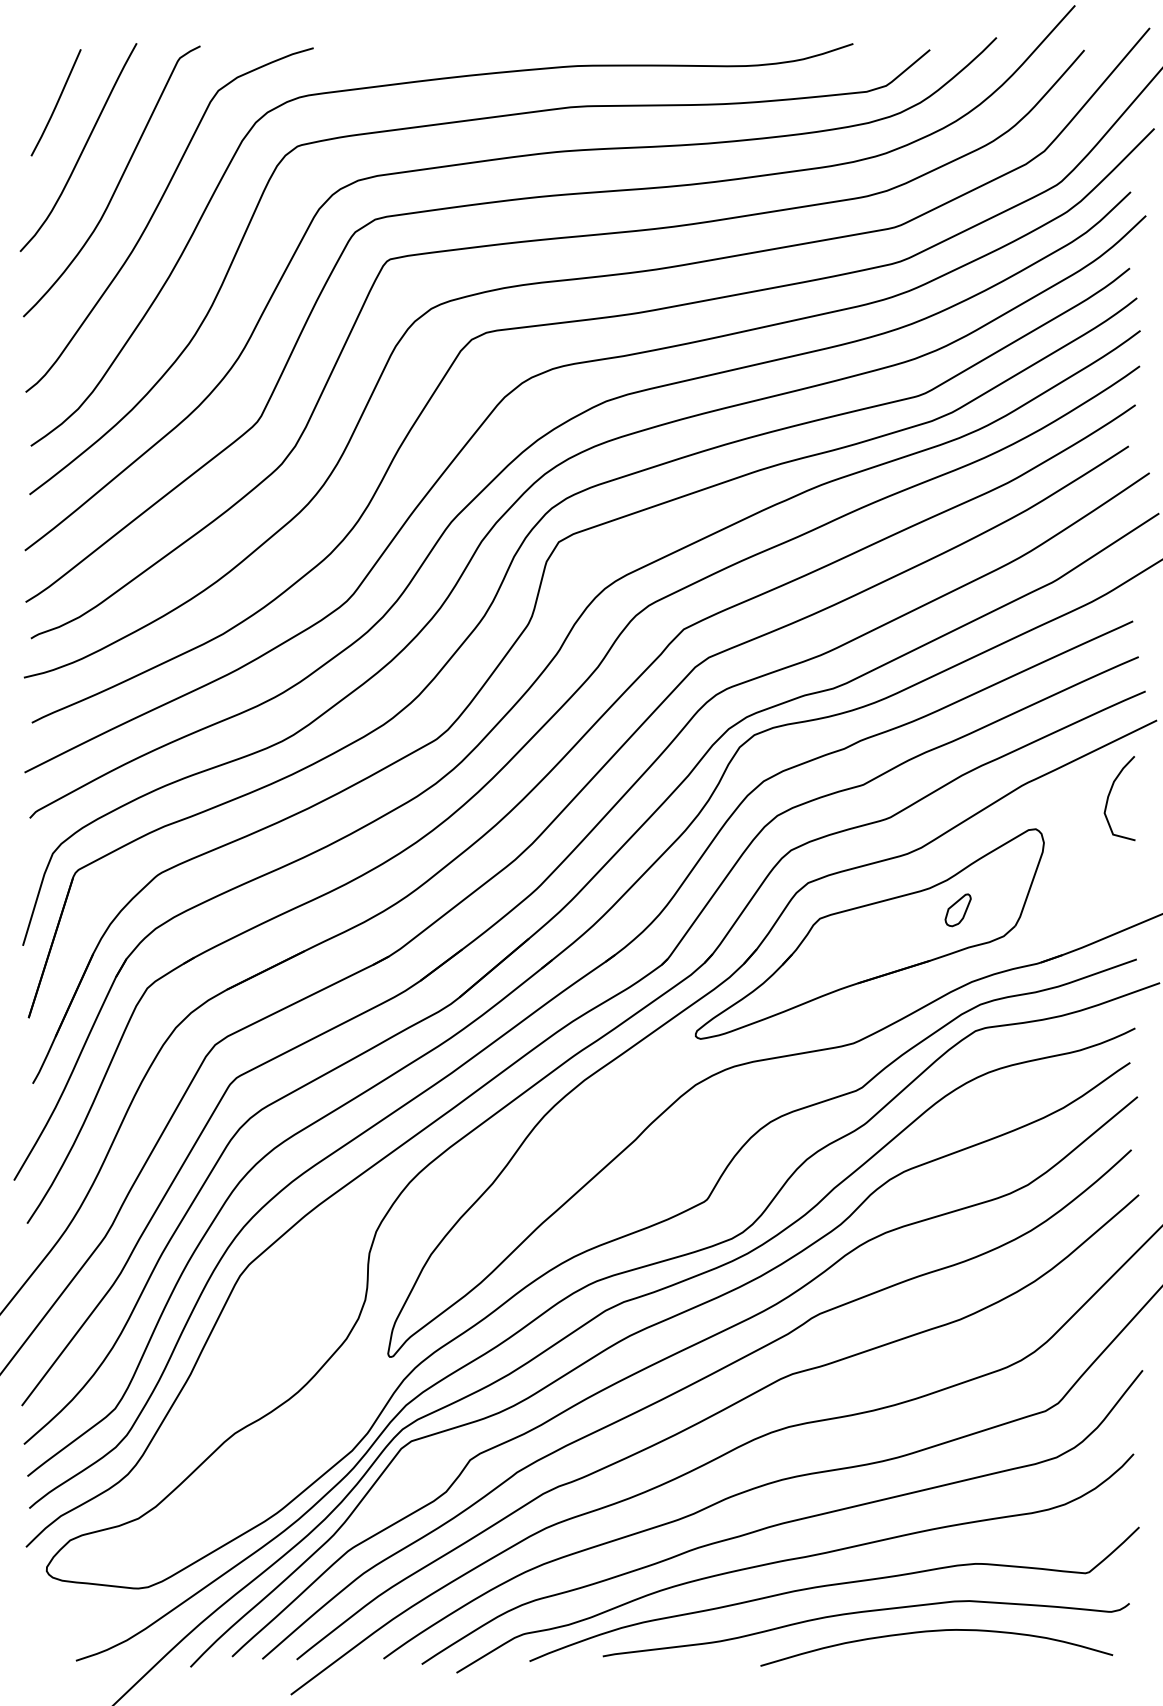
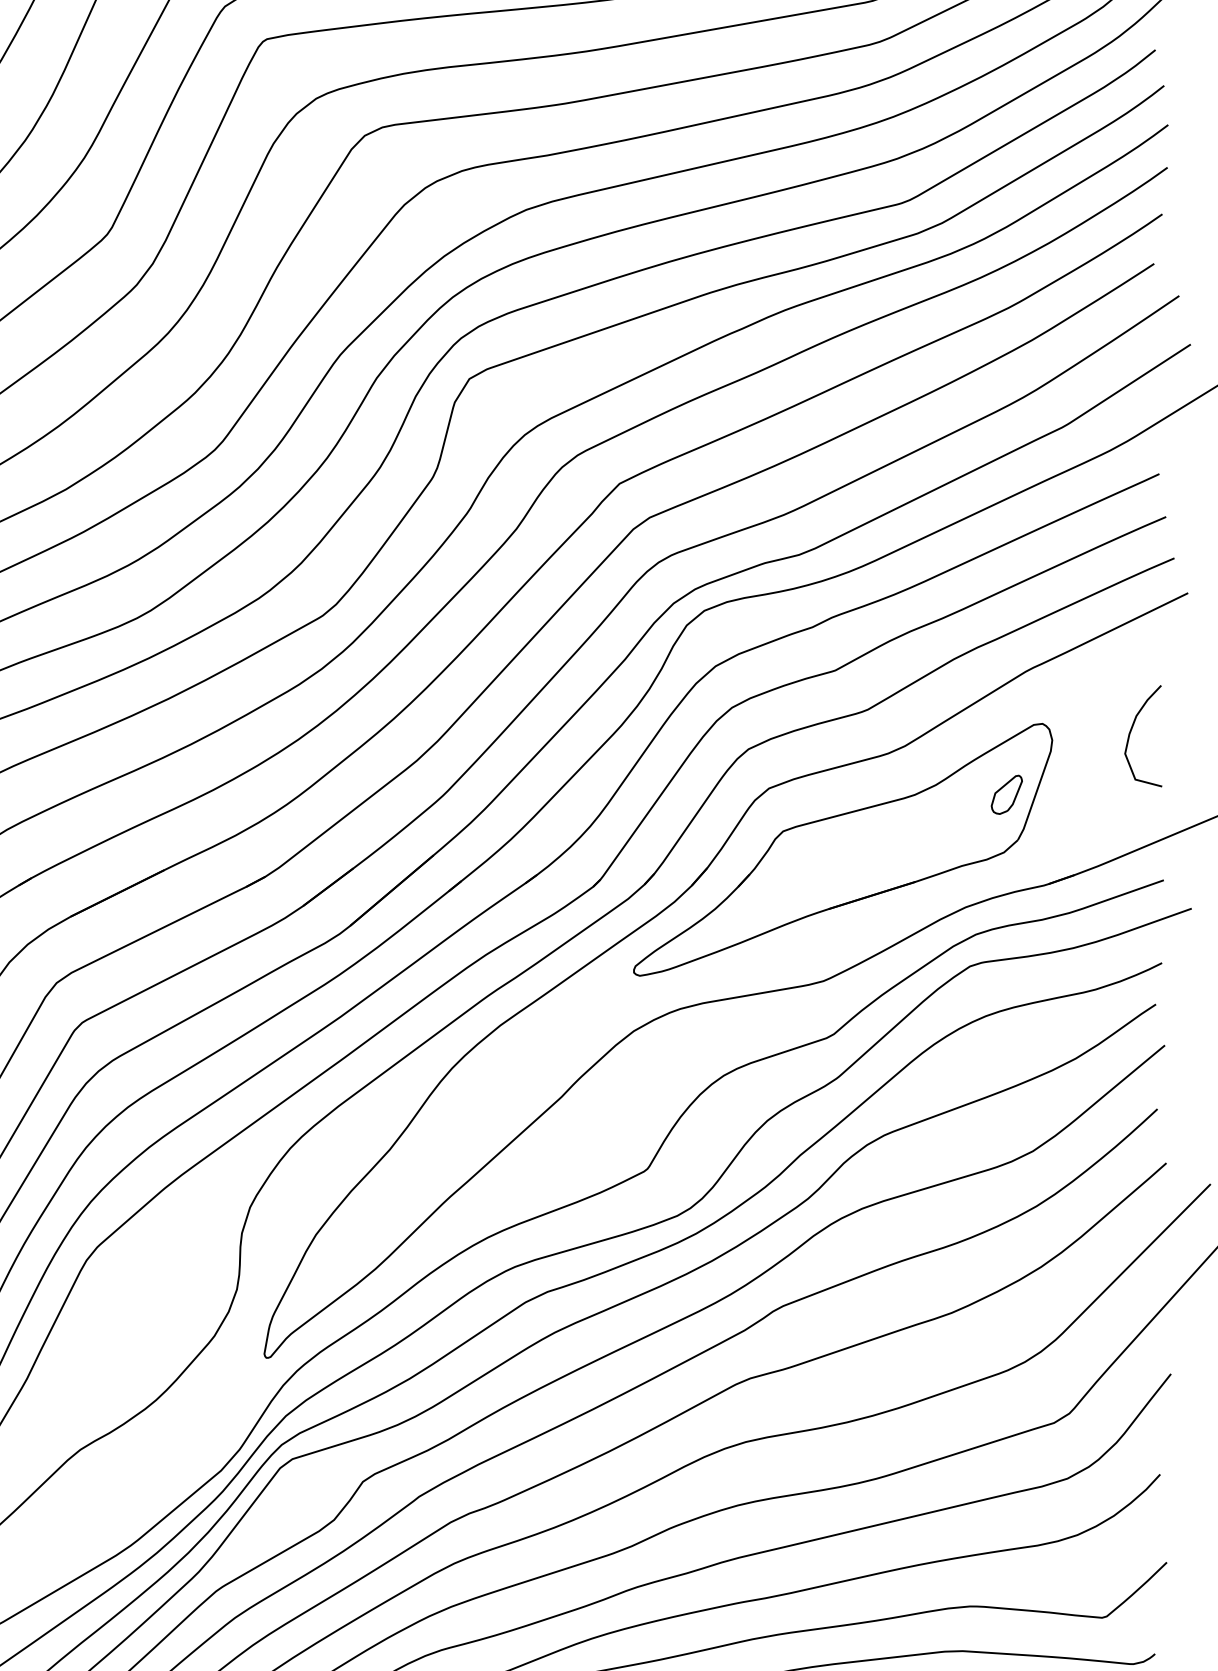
curve: (1110, 794) -> (1132, 731), moved
part: (957, 910) -> (1006, 795), moved

